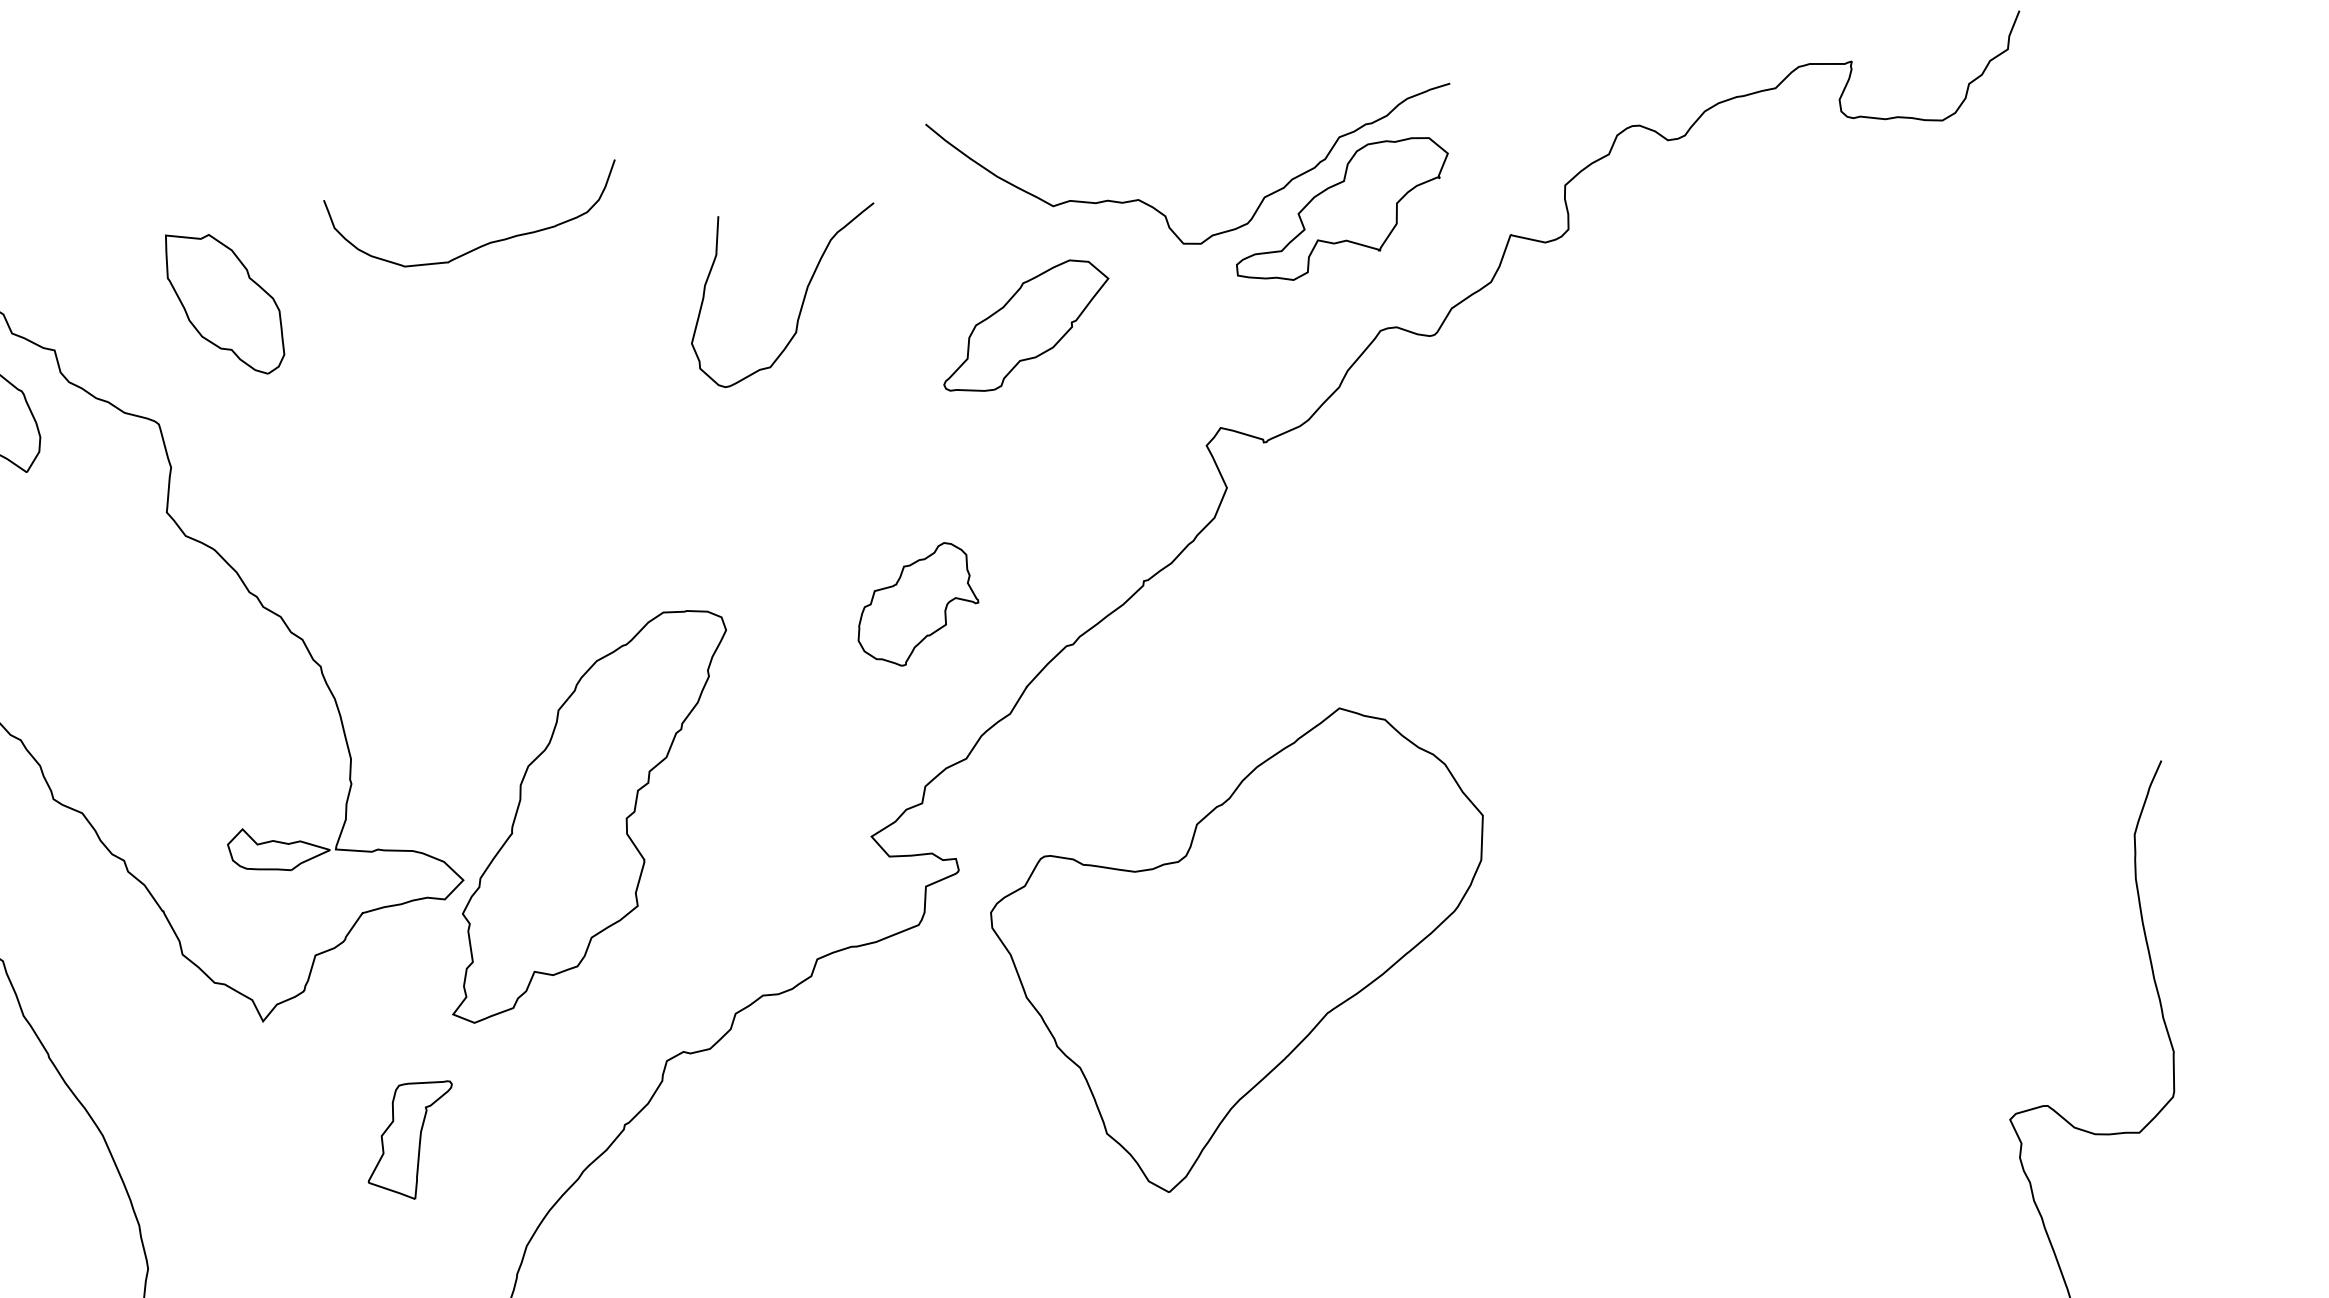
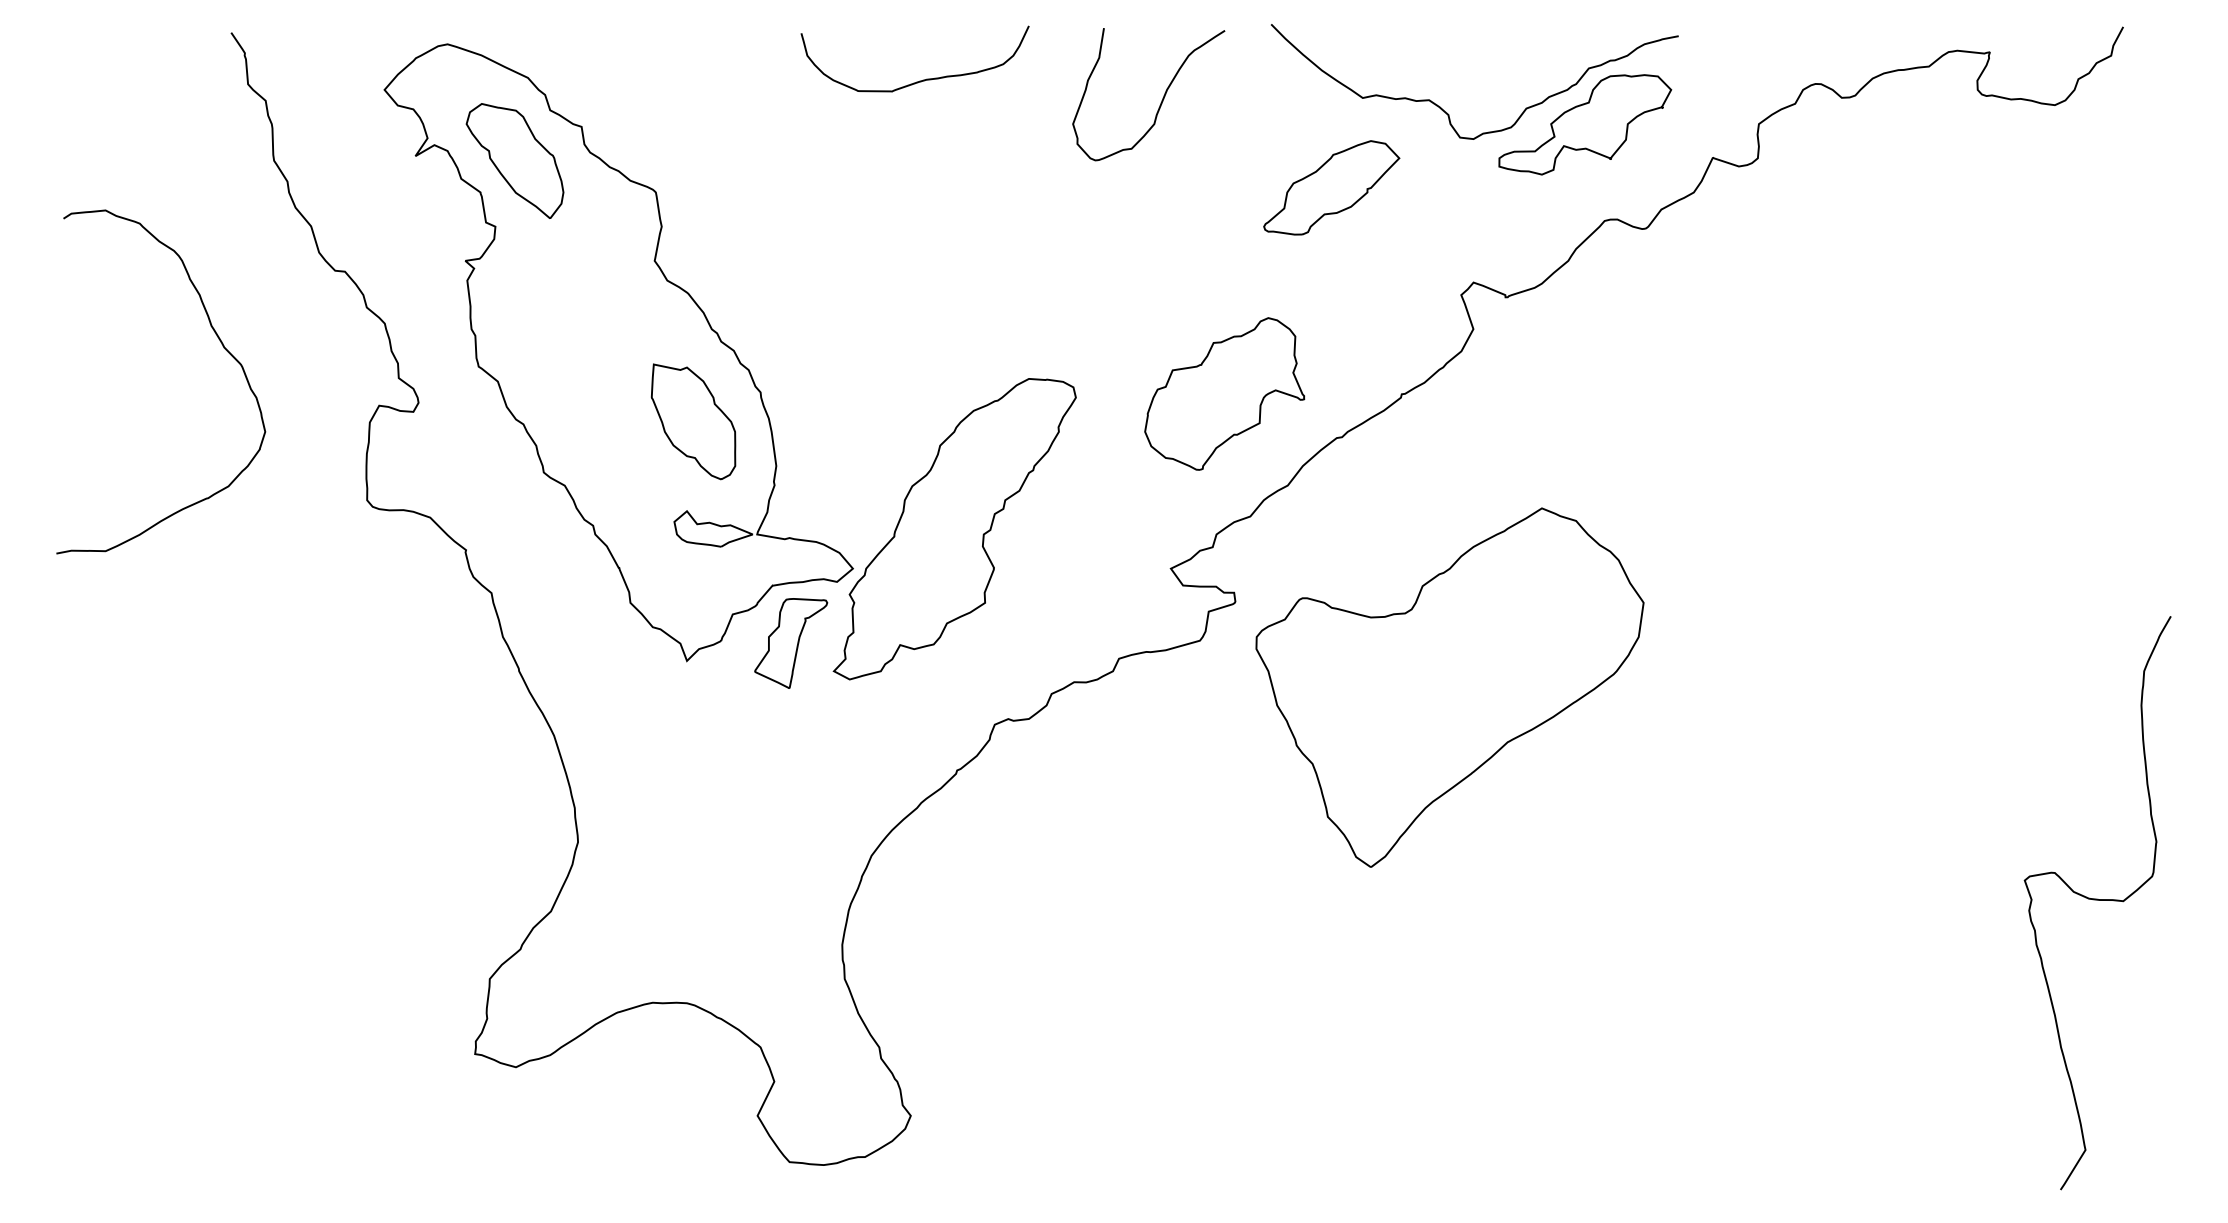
curve: (802, 301) -> (1161, 100), moved
part: (224, 303) -> (693, 421), moved
part: (916, 604) -> (1224, 393), size x1.67
part: (411, 1141) -> (791, 643), moved

